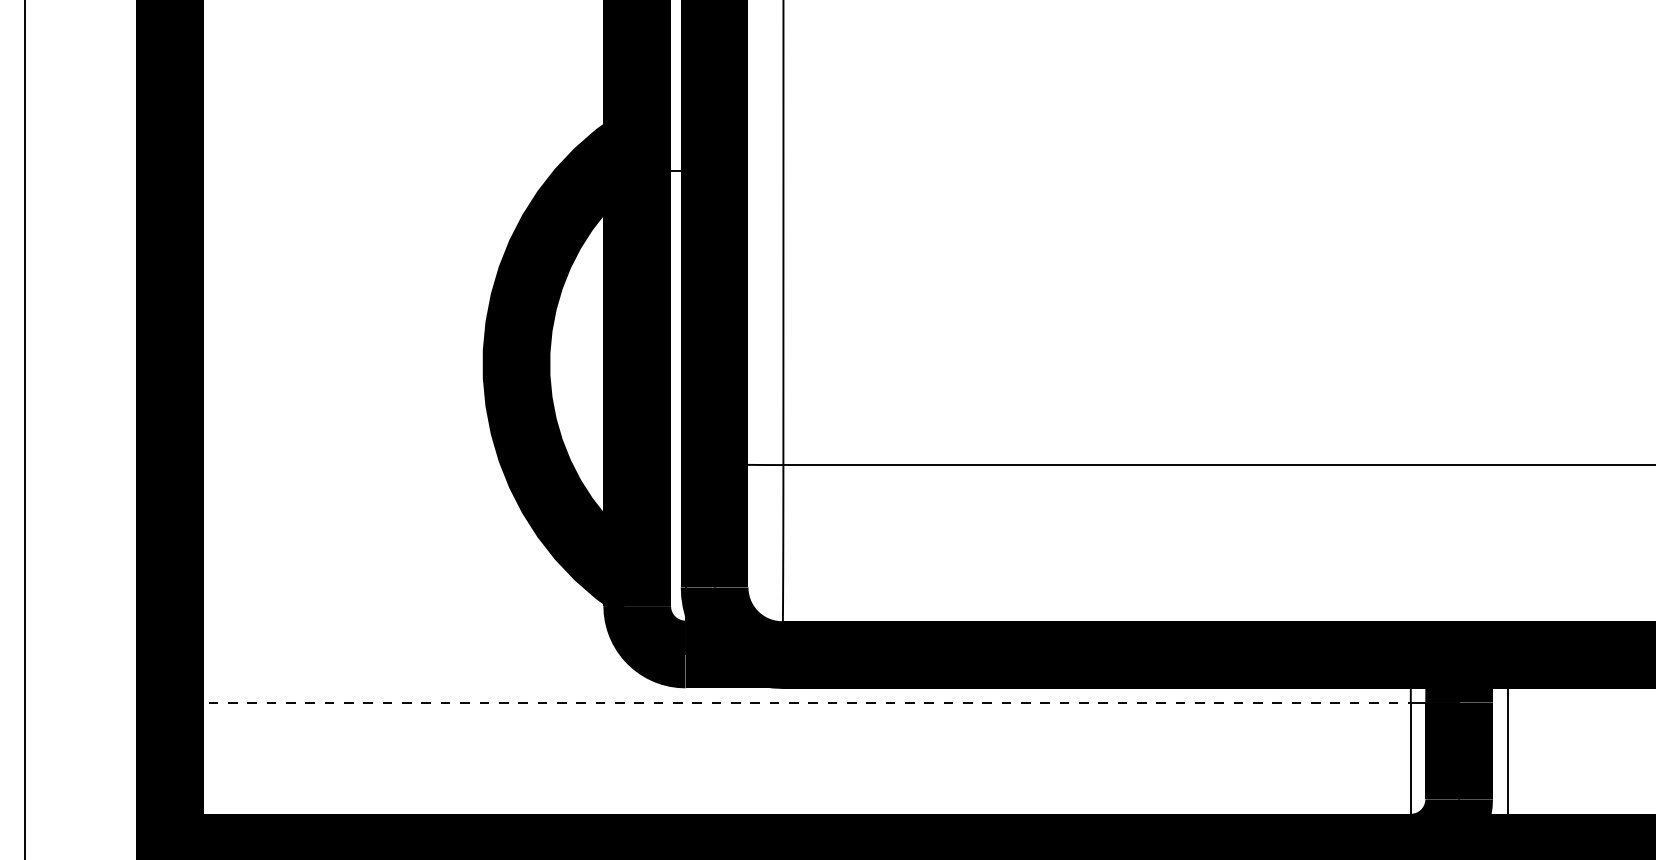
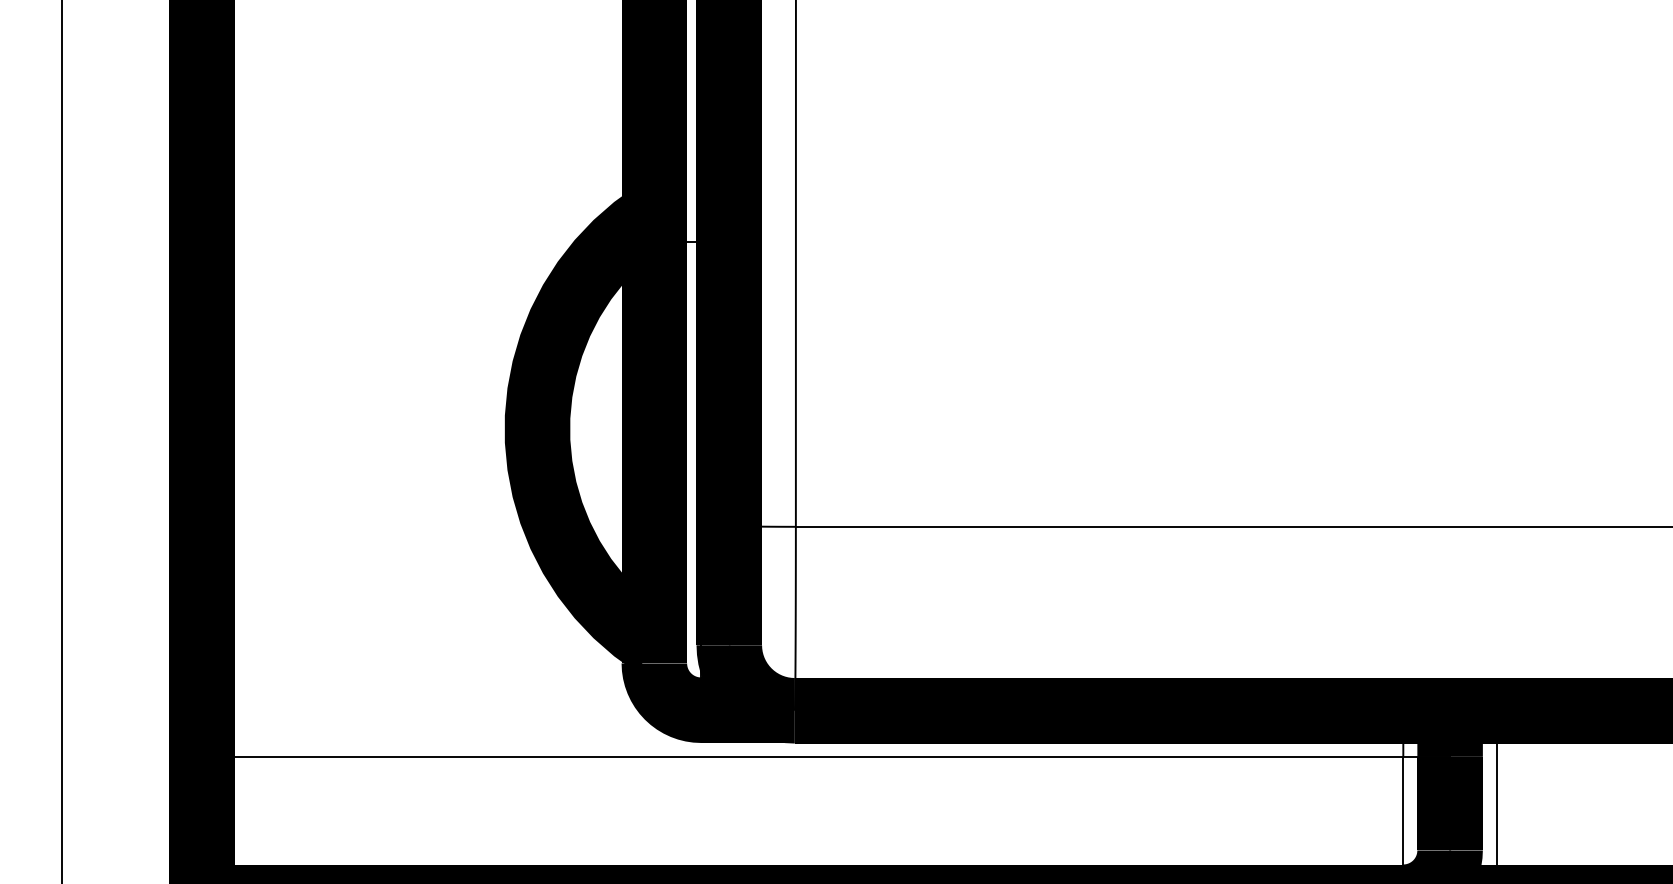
line: (790, 702) -> (802, 756), dashed -> solid

